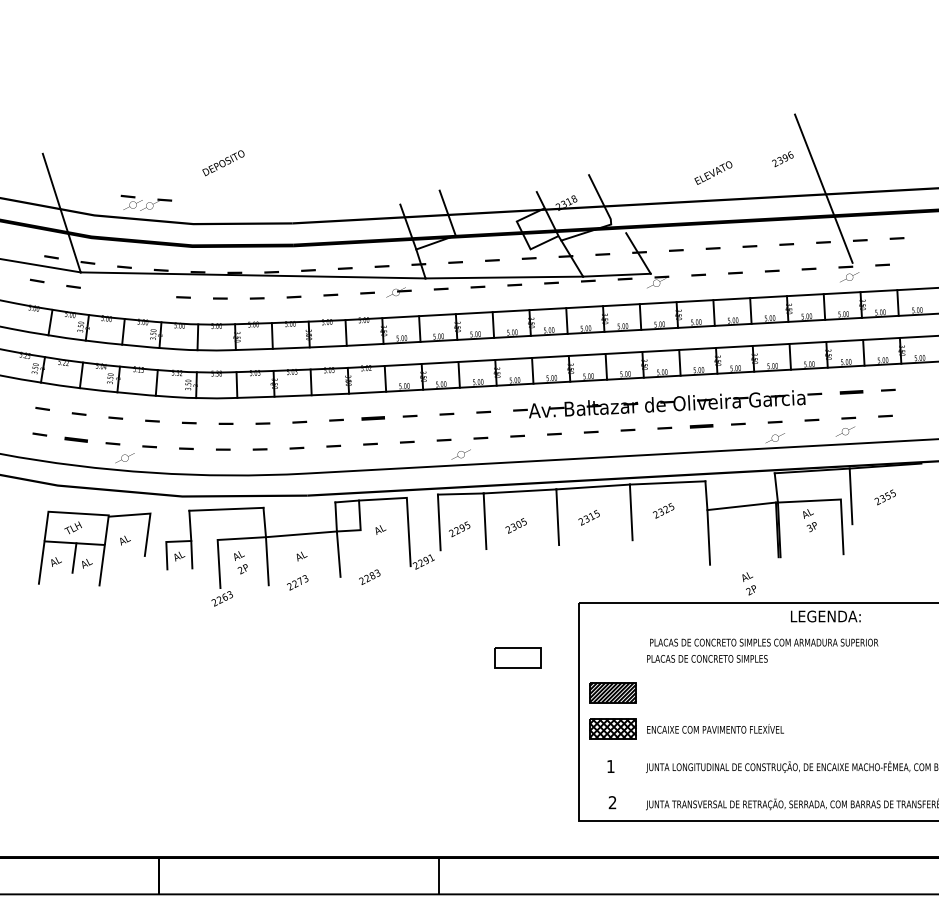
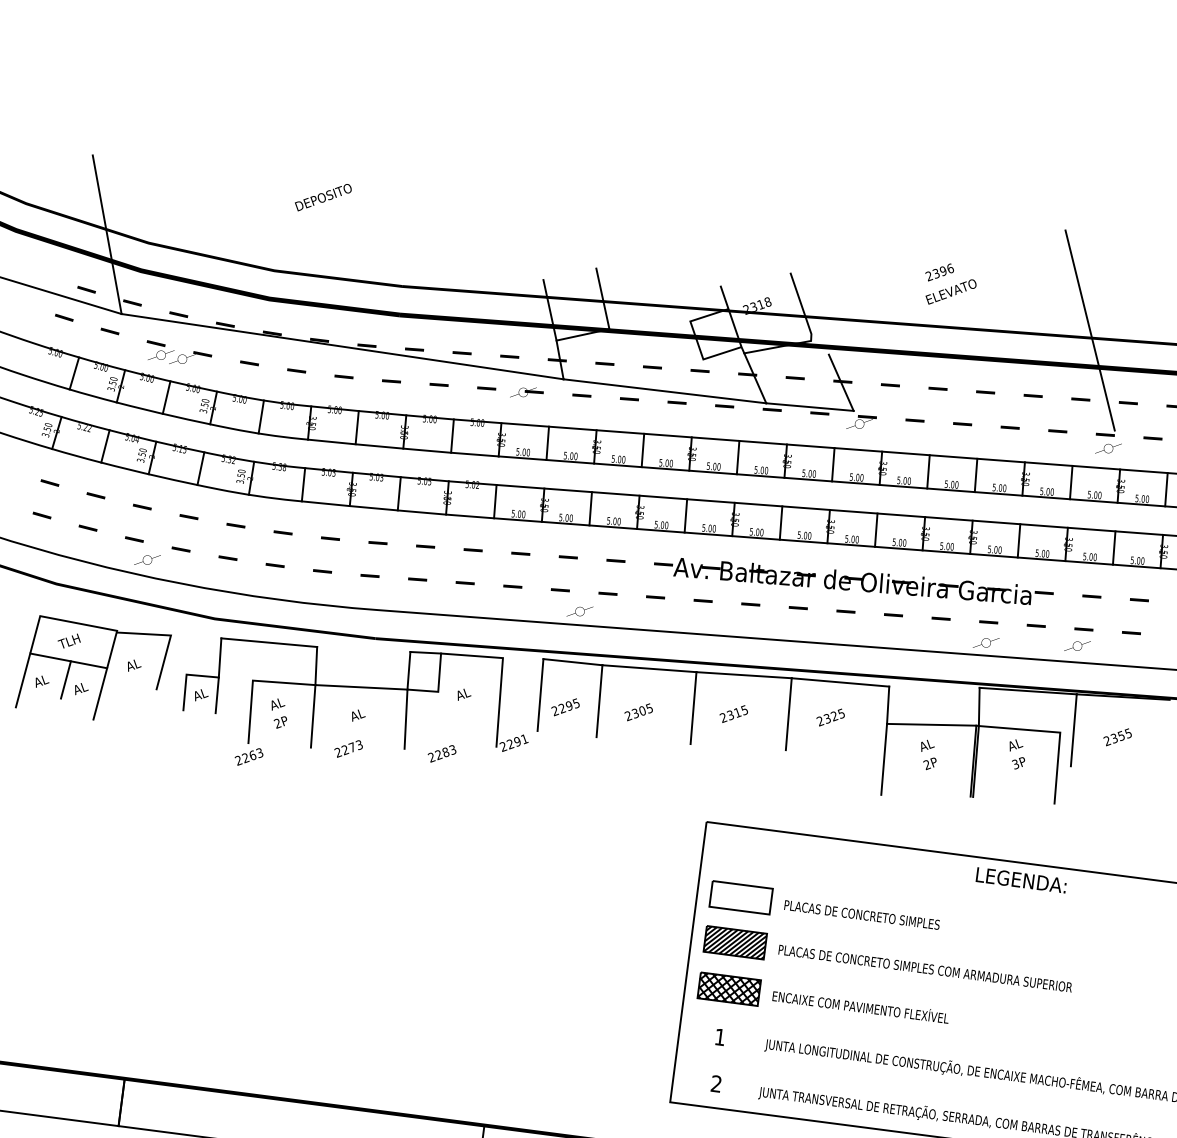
text: (782, 159) -> (939, 272), moved
part: (146, 202) -> (178, 354), moved
part: (851, 391) -> (1091, 595), size x0.62
part: (373, 417) -> (473, 549), size x0.62
part: (701, 425) -> (893, 614), size x0.62
part: (76, 439) -> (88, 527), size x0.62
text: (748, 583) -> (927, 754), moved
text: (764, 642) -> (925, 968), moved
part: (517, 657) -> (740, 897), moved

